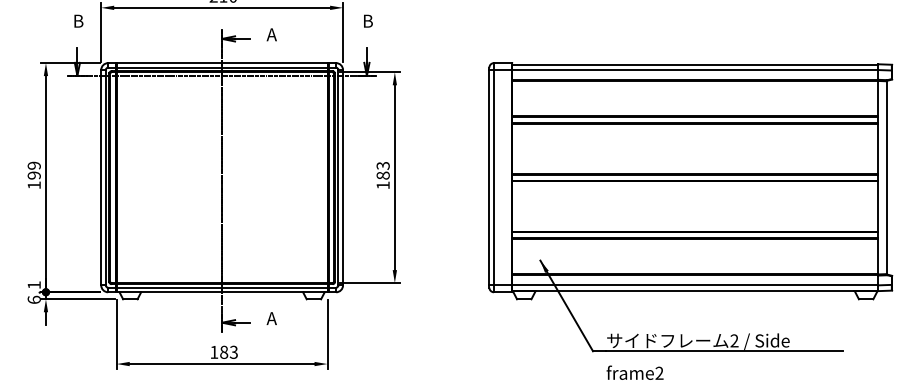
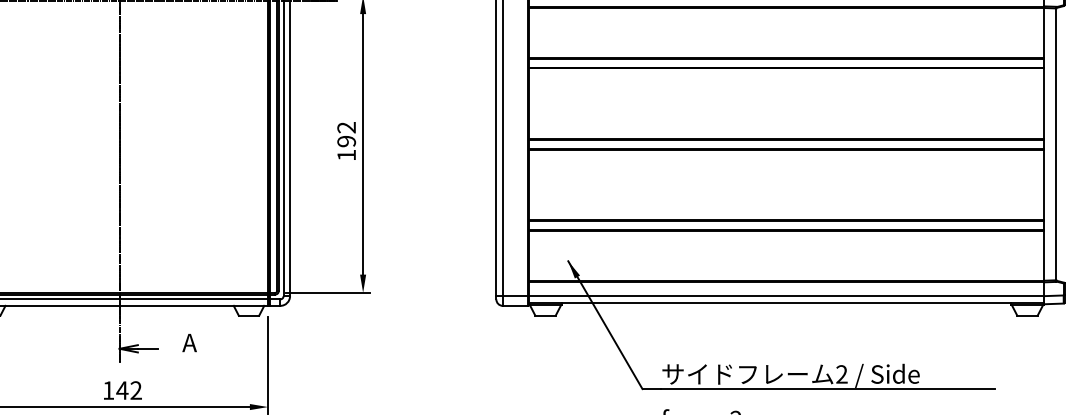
text: (382, 170) -> (345, 134), 183 -> 192
text: (228, 351) -> (128, 389), 183 -> 142

